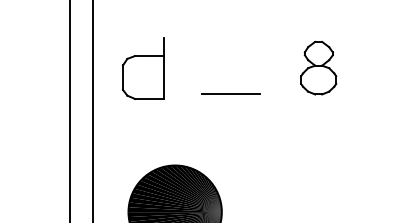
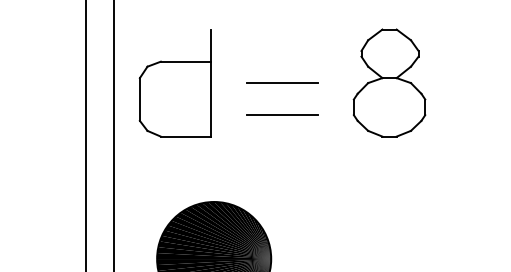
part: (318, 67) -> (389, 82), size x1.67
part: (142, 68) -> (174, 83), size x1.43
line: (231, 68) -> (282, 83), added

